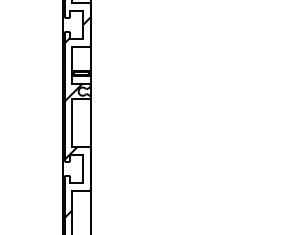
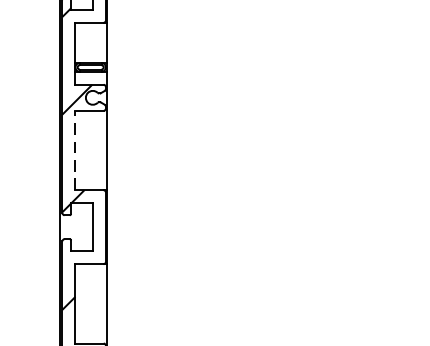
line: (72, 123) -> (75, 151), solid -> dashed

